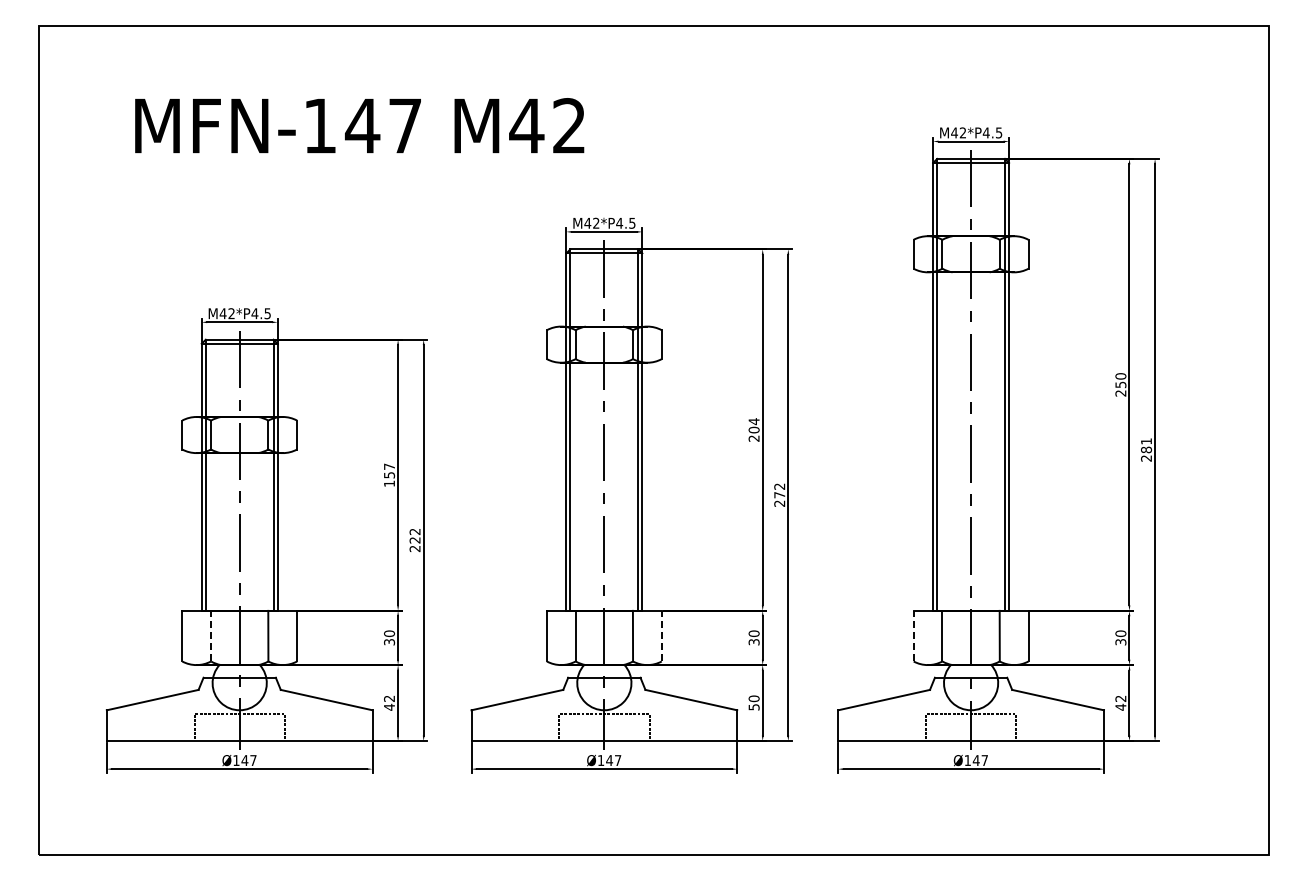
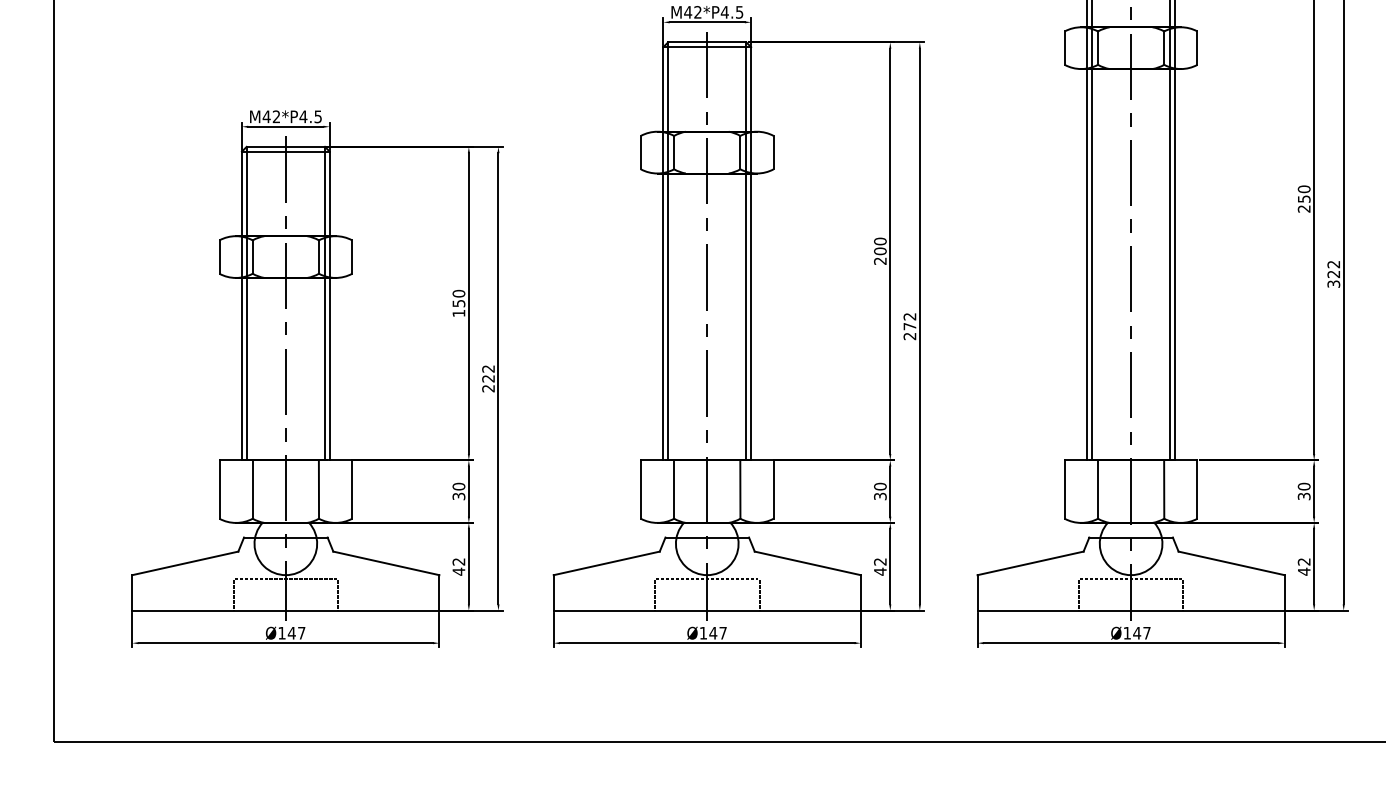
text: (753, 421) -> (879, 241), 204 -> 200
text: (1146, 449) -> (1333, 273), 281 -> 322
text: (389, 466) -> (458, 293), 157 -> 150
line: (211, 635) -> (253, 488), dashed -> solid
line: (661, 635) -> (773, 488), dashed -> solid
line: (913, 635) -> (1064, 488), dashed -> solid
text: (753, 702) -> (879, 566), 50 -> 42

